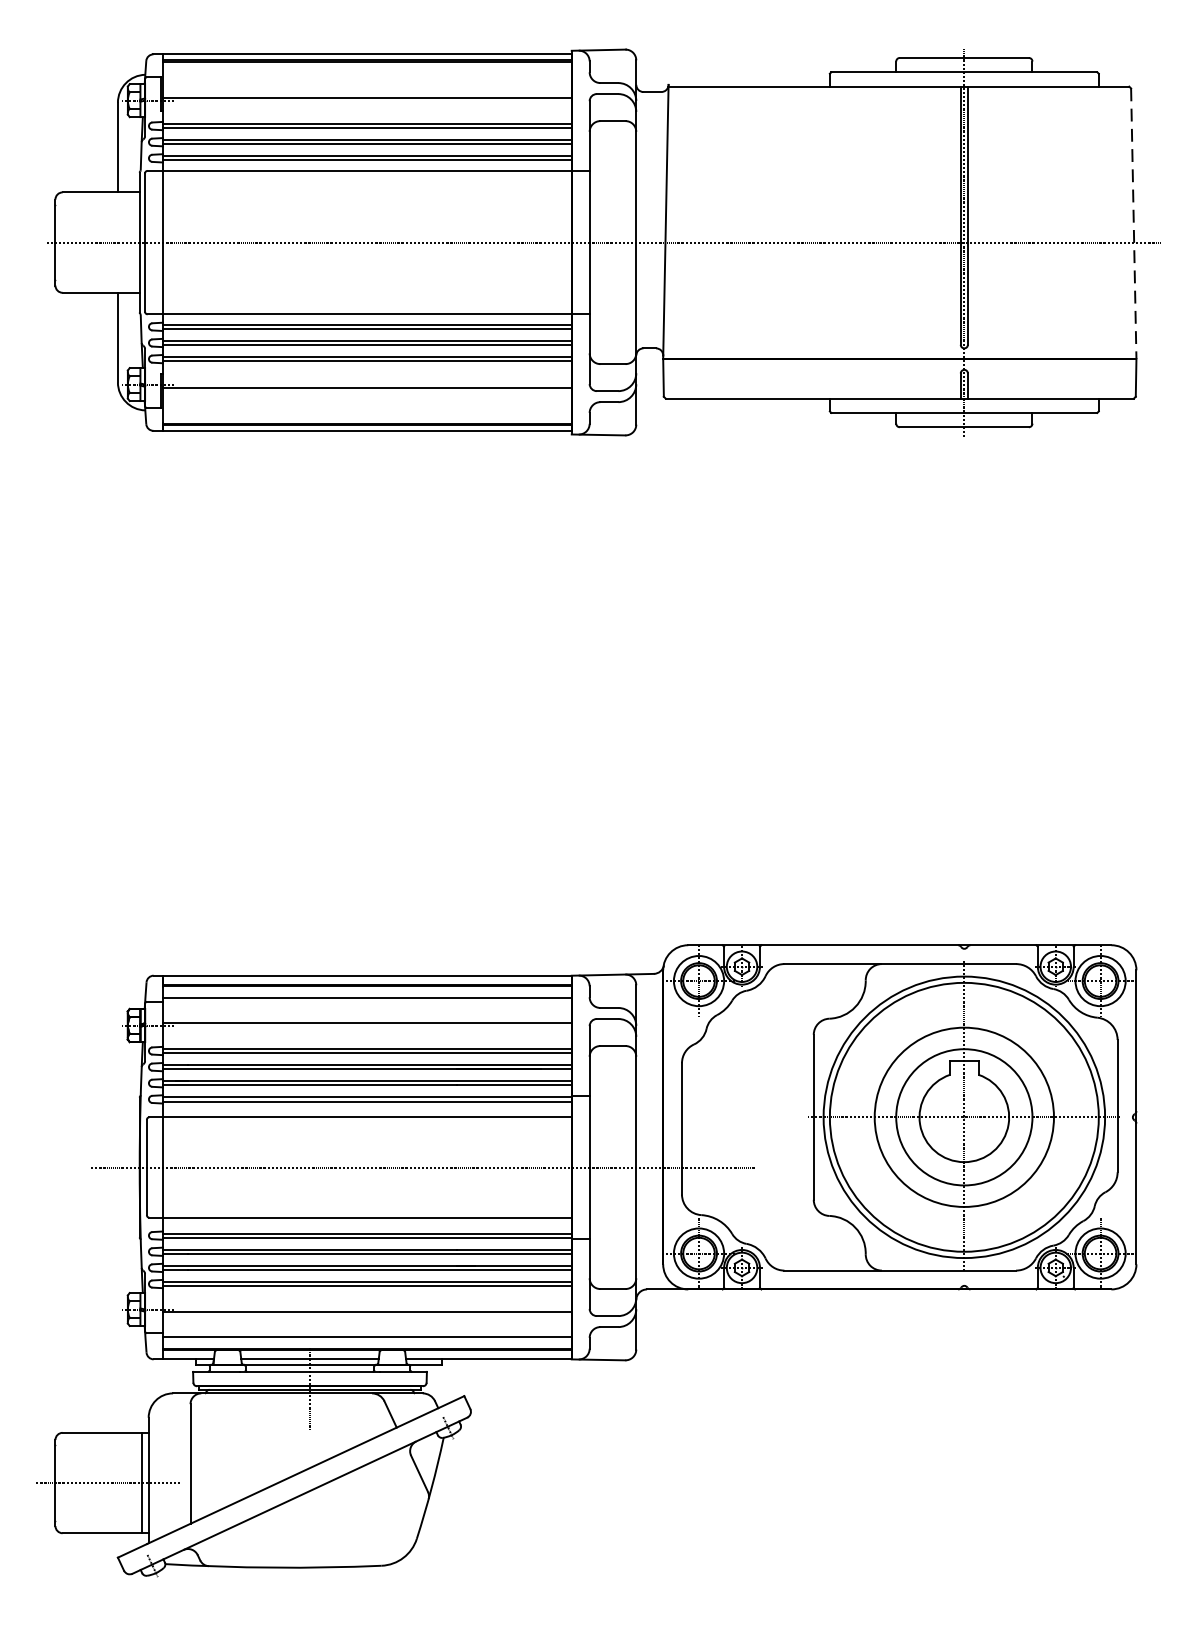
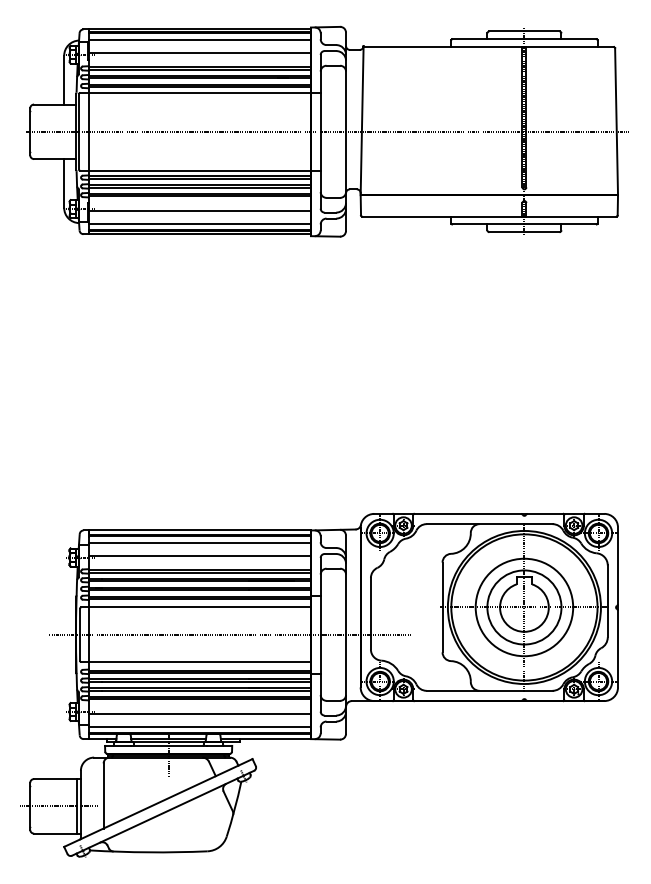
line: (366, 72) -> (199, 39), added
line: (1133, 223) -> (616, 121), dashed -> solid
line: (366, 413) -> (199, 224), added

